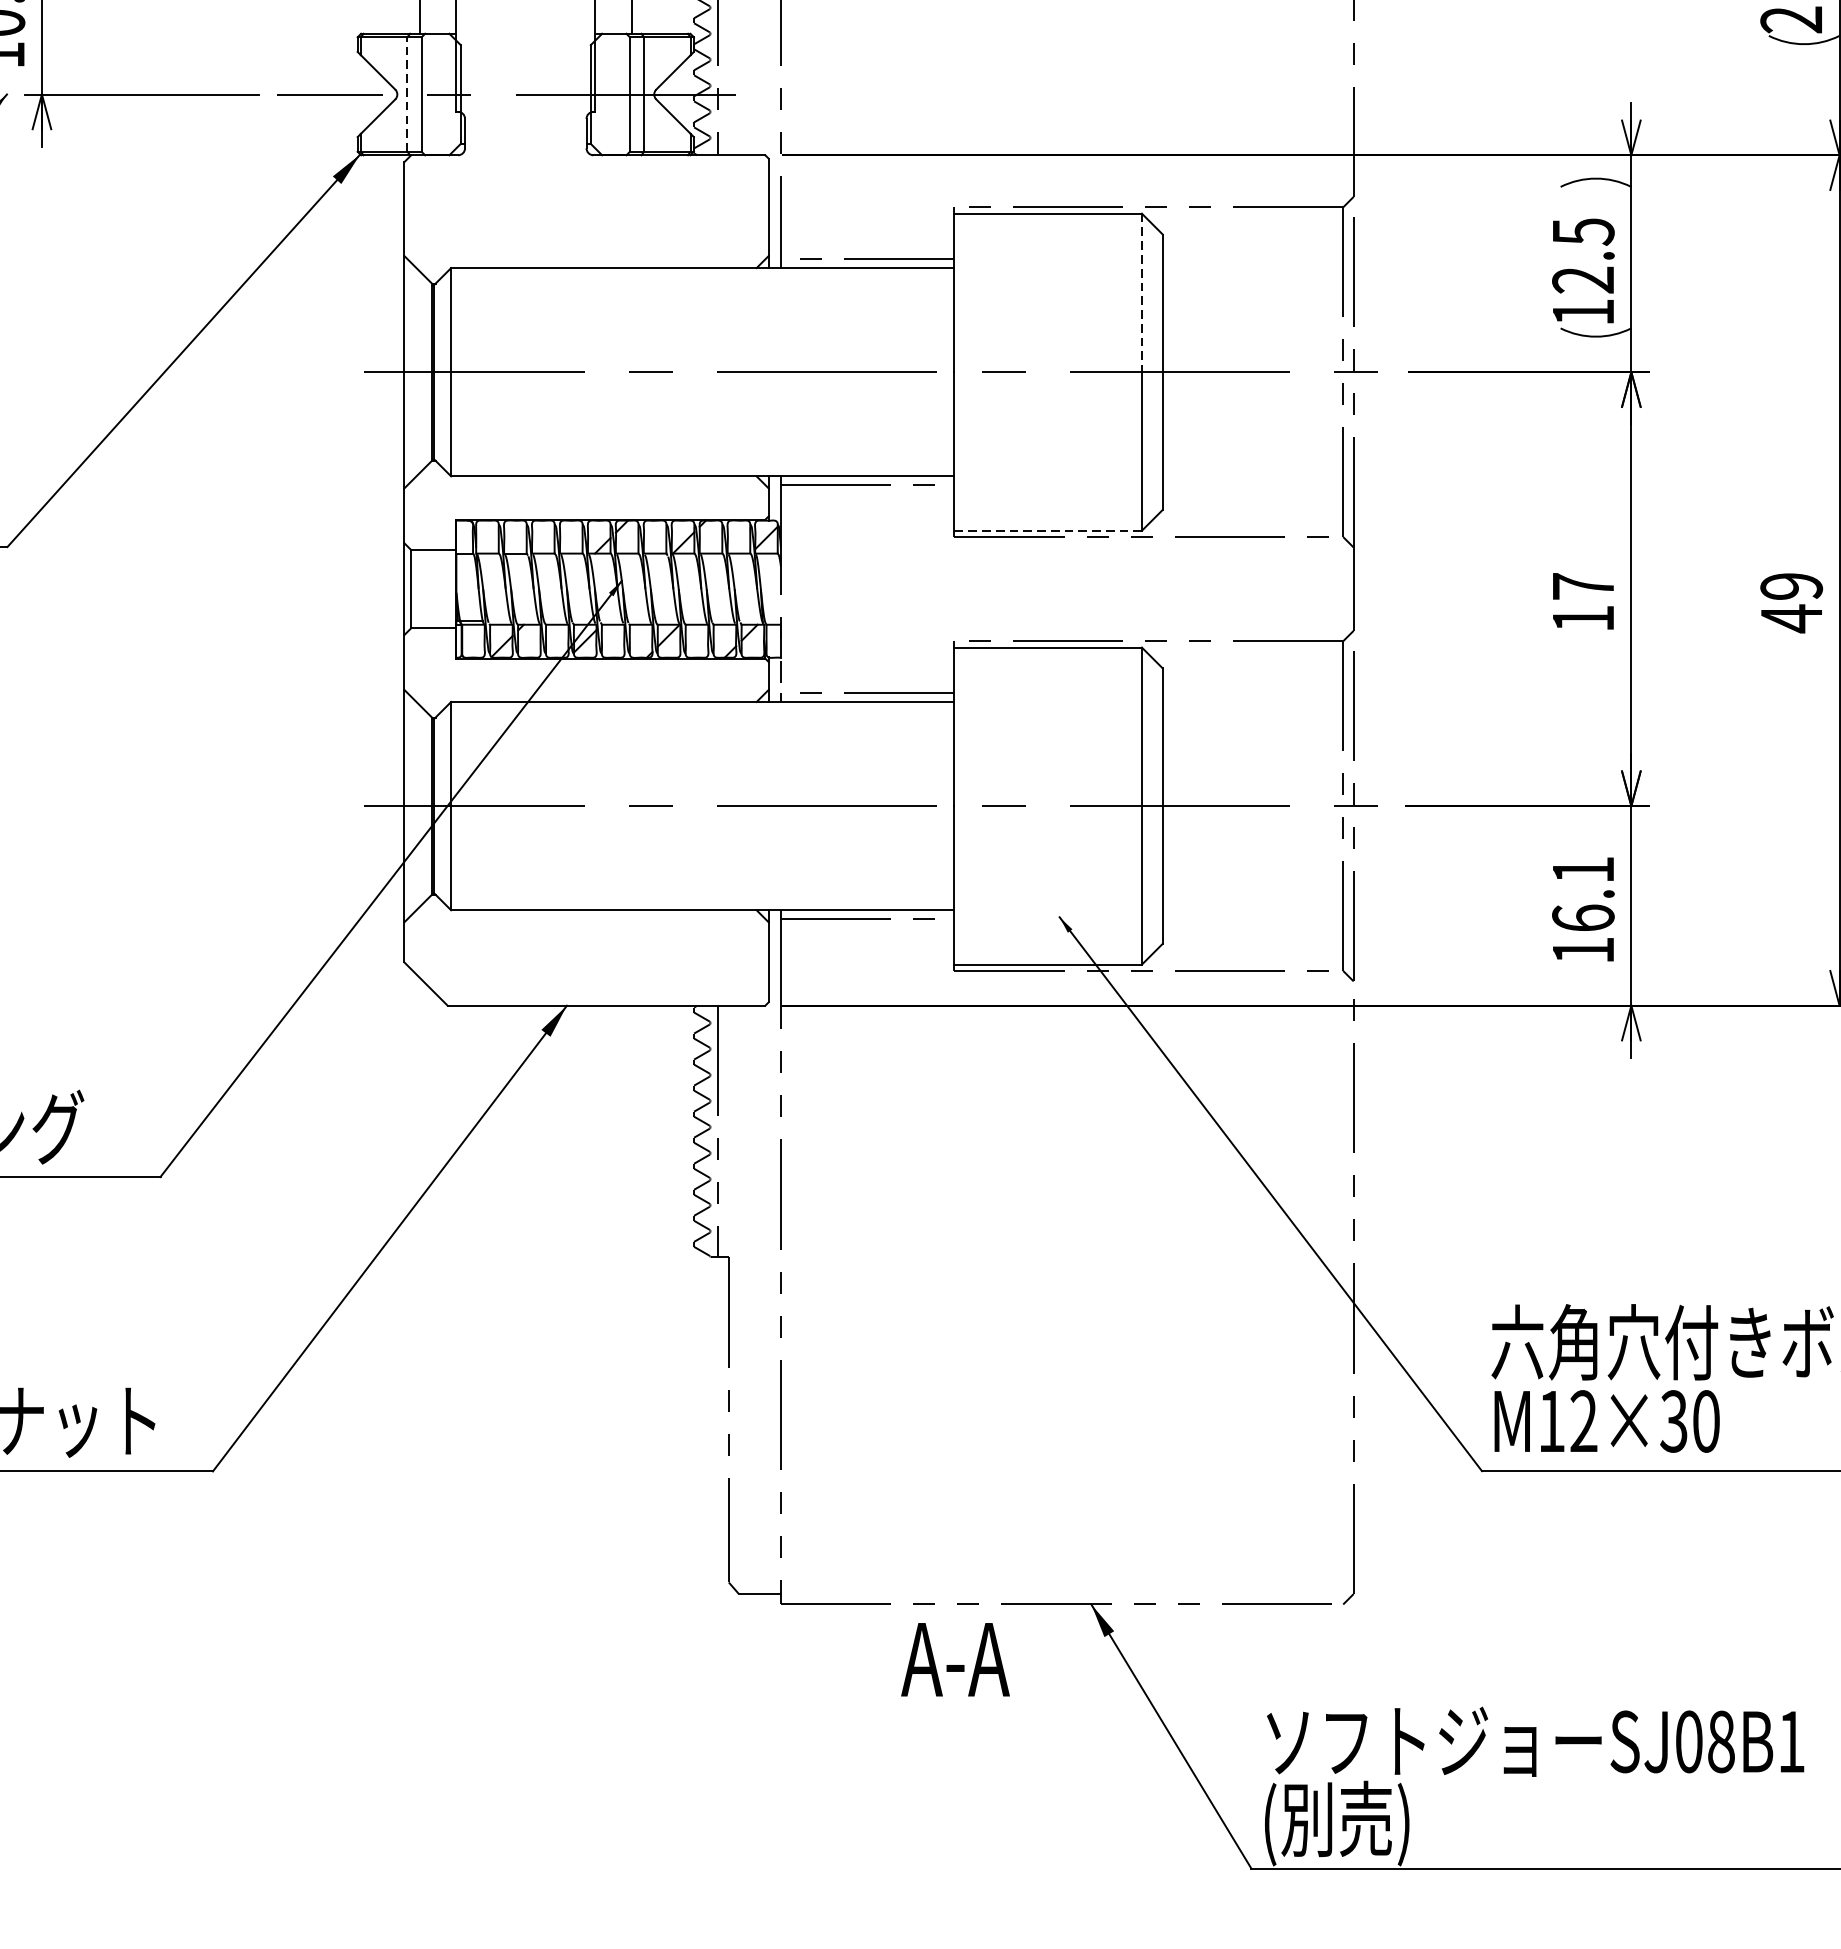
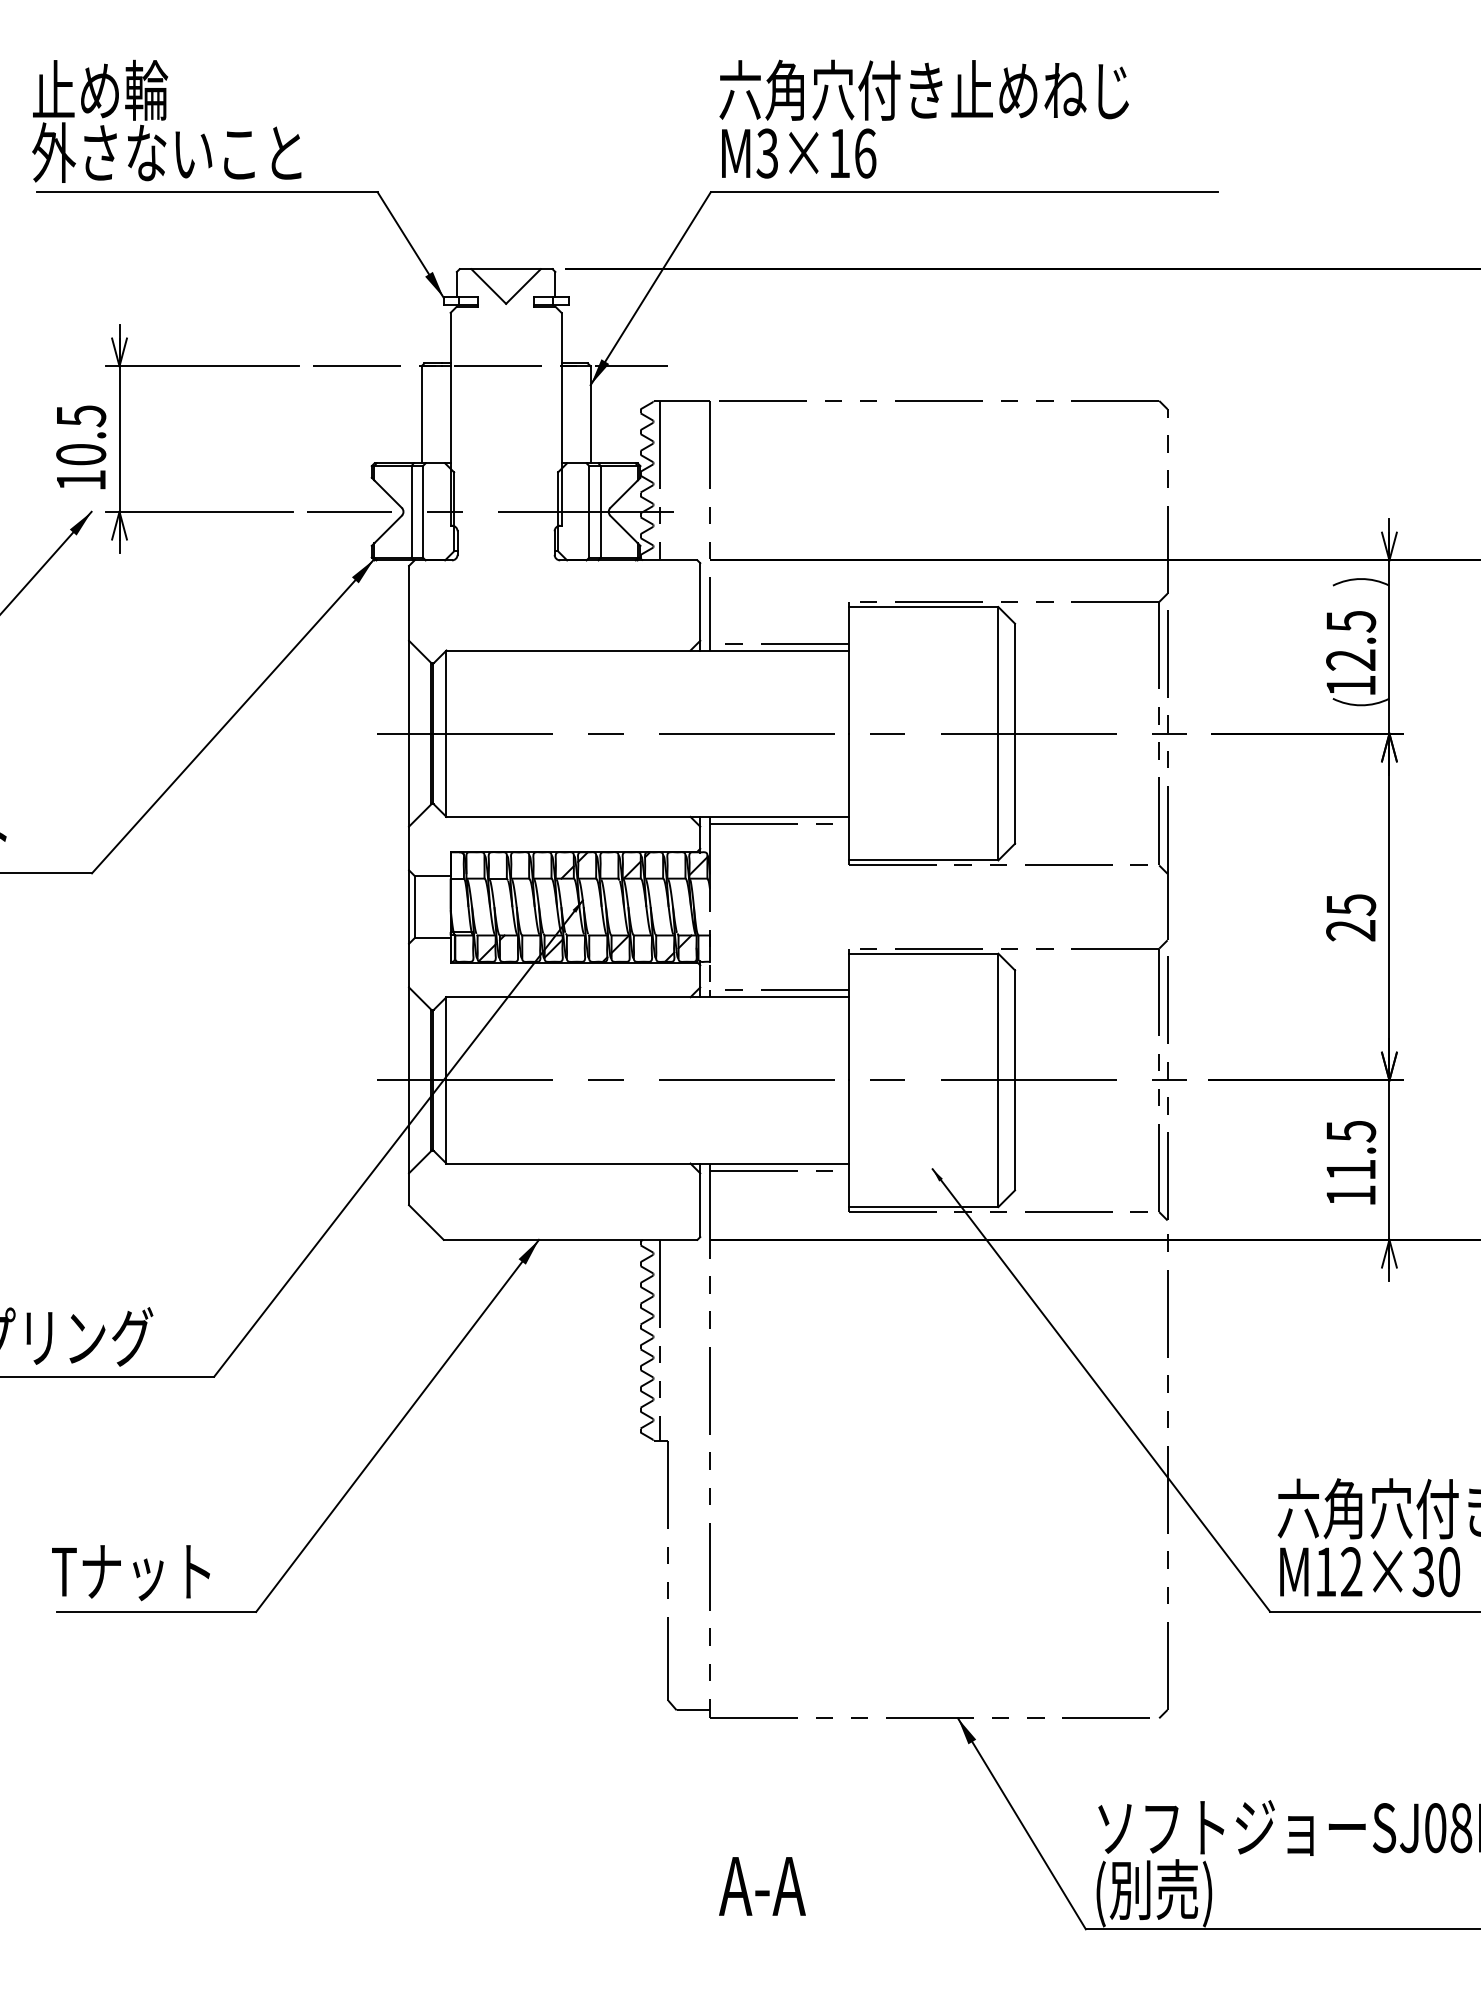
line: (407, 94) -> (411, 511), dashed -> solid
line: (1142, 293) -> (998, 670), dashed -> solid
line: (1048, 530) -> (923, 860), dashed -> solid
text: (1583, 602) -> (1351, 917), 17 -> 25
text: (1583, 893) -> (1351, 1150), 16.1 -> 11.5
text: (955, 1659) -> (762, 1886), moved

